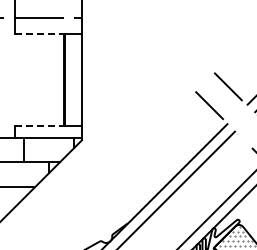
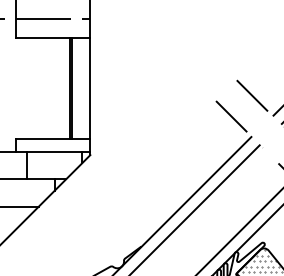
line: (39, 34) -> (43, 38), dashed -> solid
line: (39, 126) -> (43, 139), dashed -> solid

